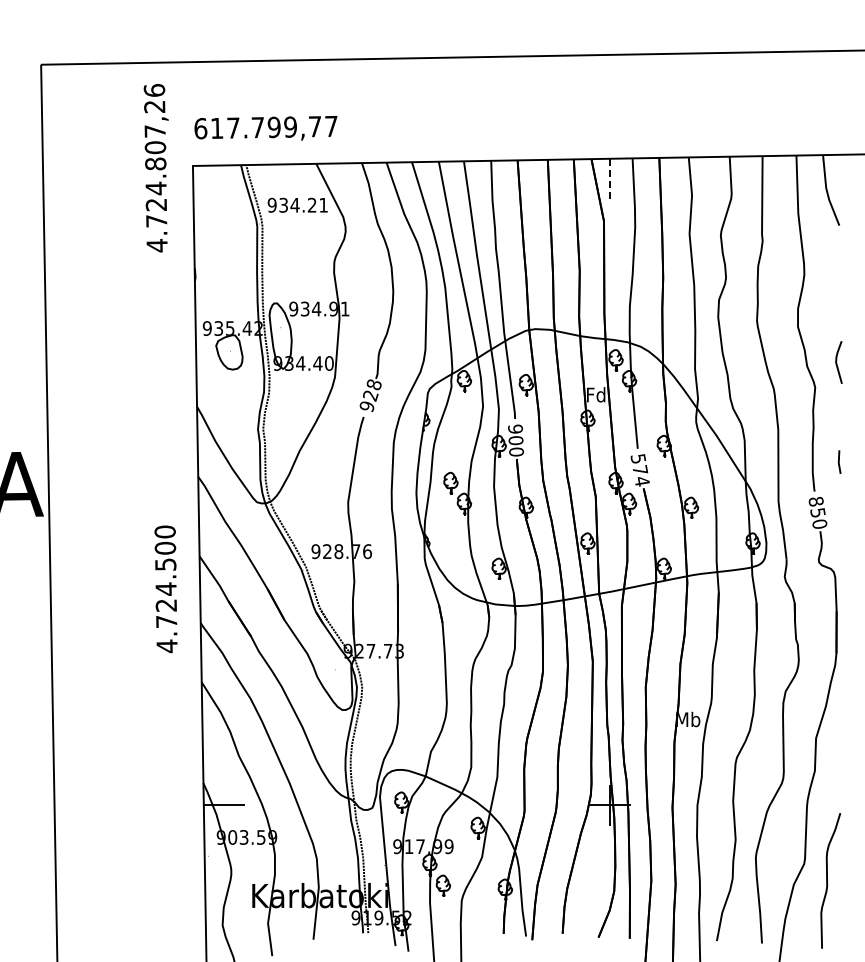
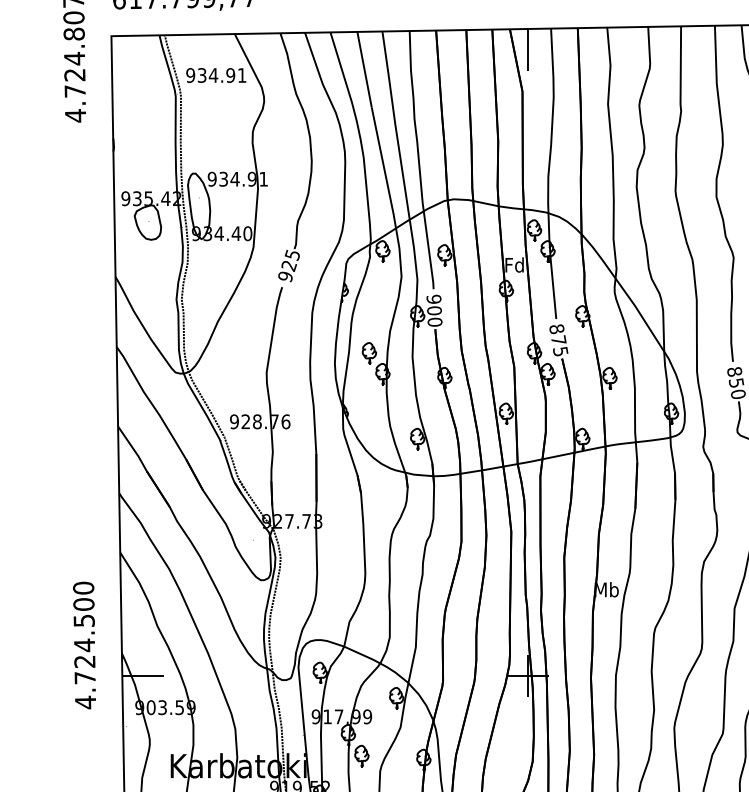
line: (609, 179) -> (527, 49), dashed -> solid
text: (311, 205) -> (229, 75), 934.21 -> 934.91
text: (373, 384) -> (291, 254), 928 -> 925
text: (639, 470) -> (557, 340), 574 -> 875
text: (165, 589) -> (83, 645), moved

